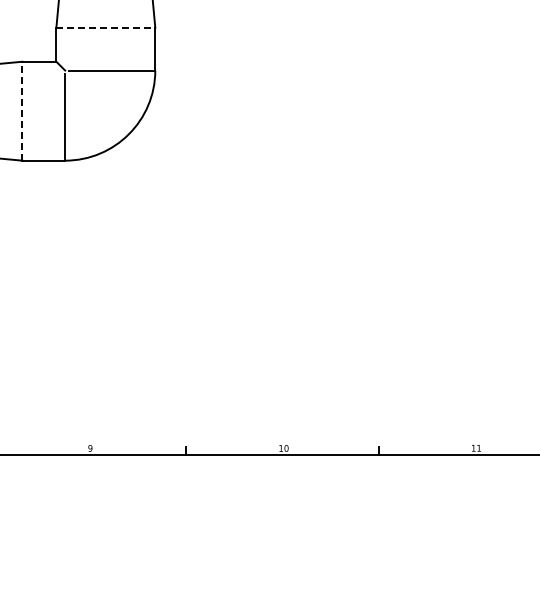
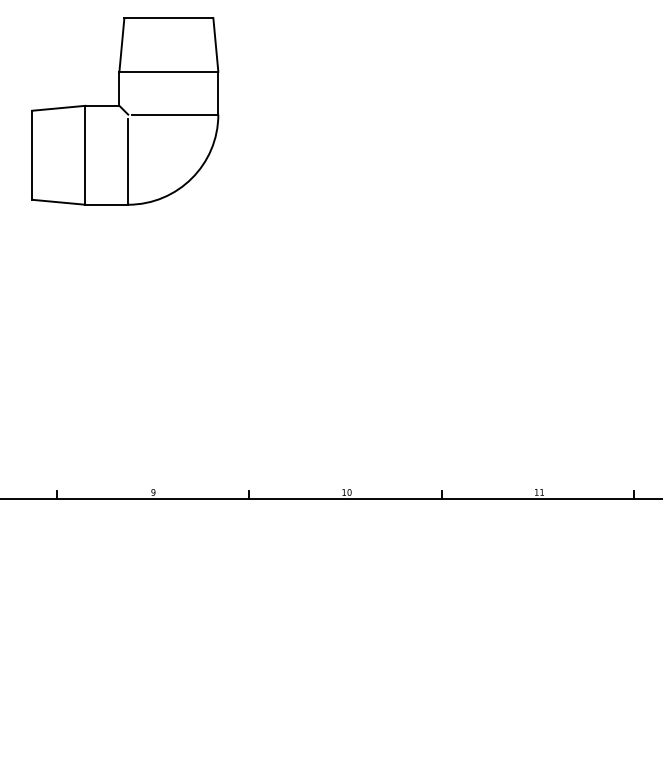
line: (106, 27) -> (169, 71), dashed -> solid
line: (22, 110) -> (85, 154), dashed -> solid

